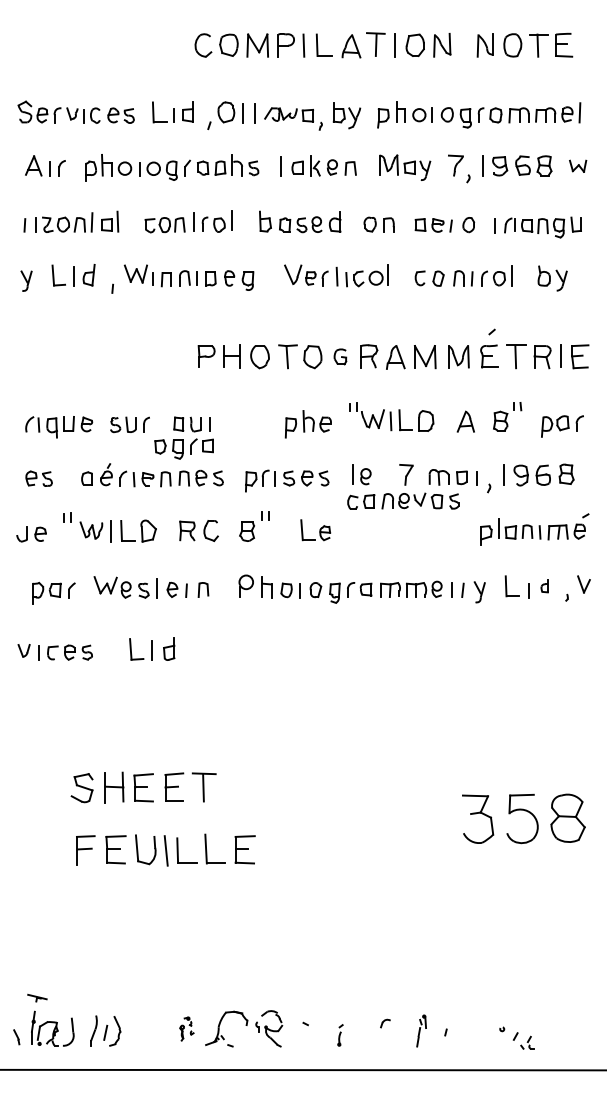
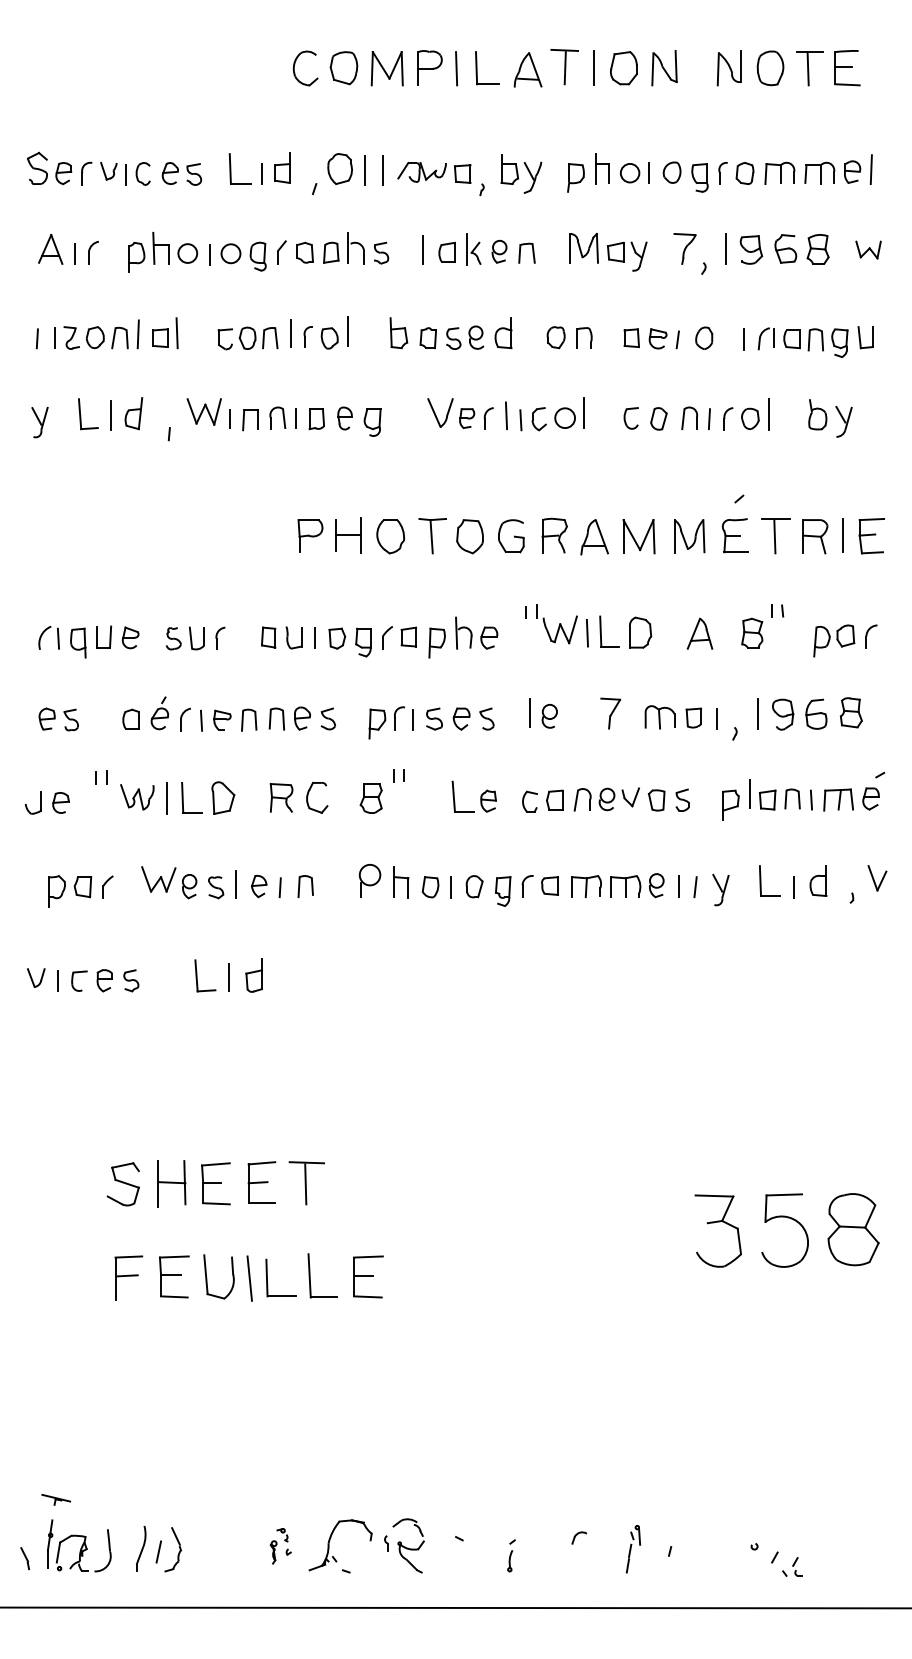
part: (340, 356) -> (511, 535), size x1.43
part: (183, 448) -> (371, 640), moved
part: (403, 500) -> (606, 798), moved
part: (544, 586) -> (818, 881), size x1.67

